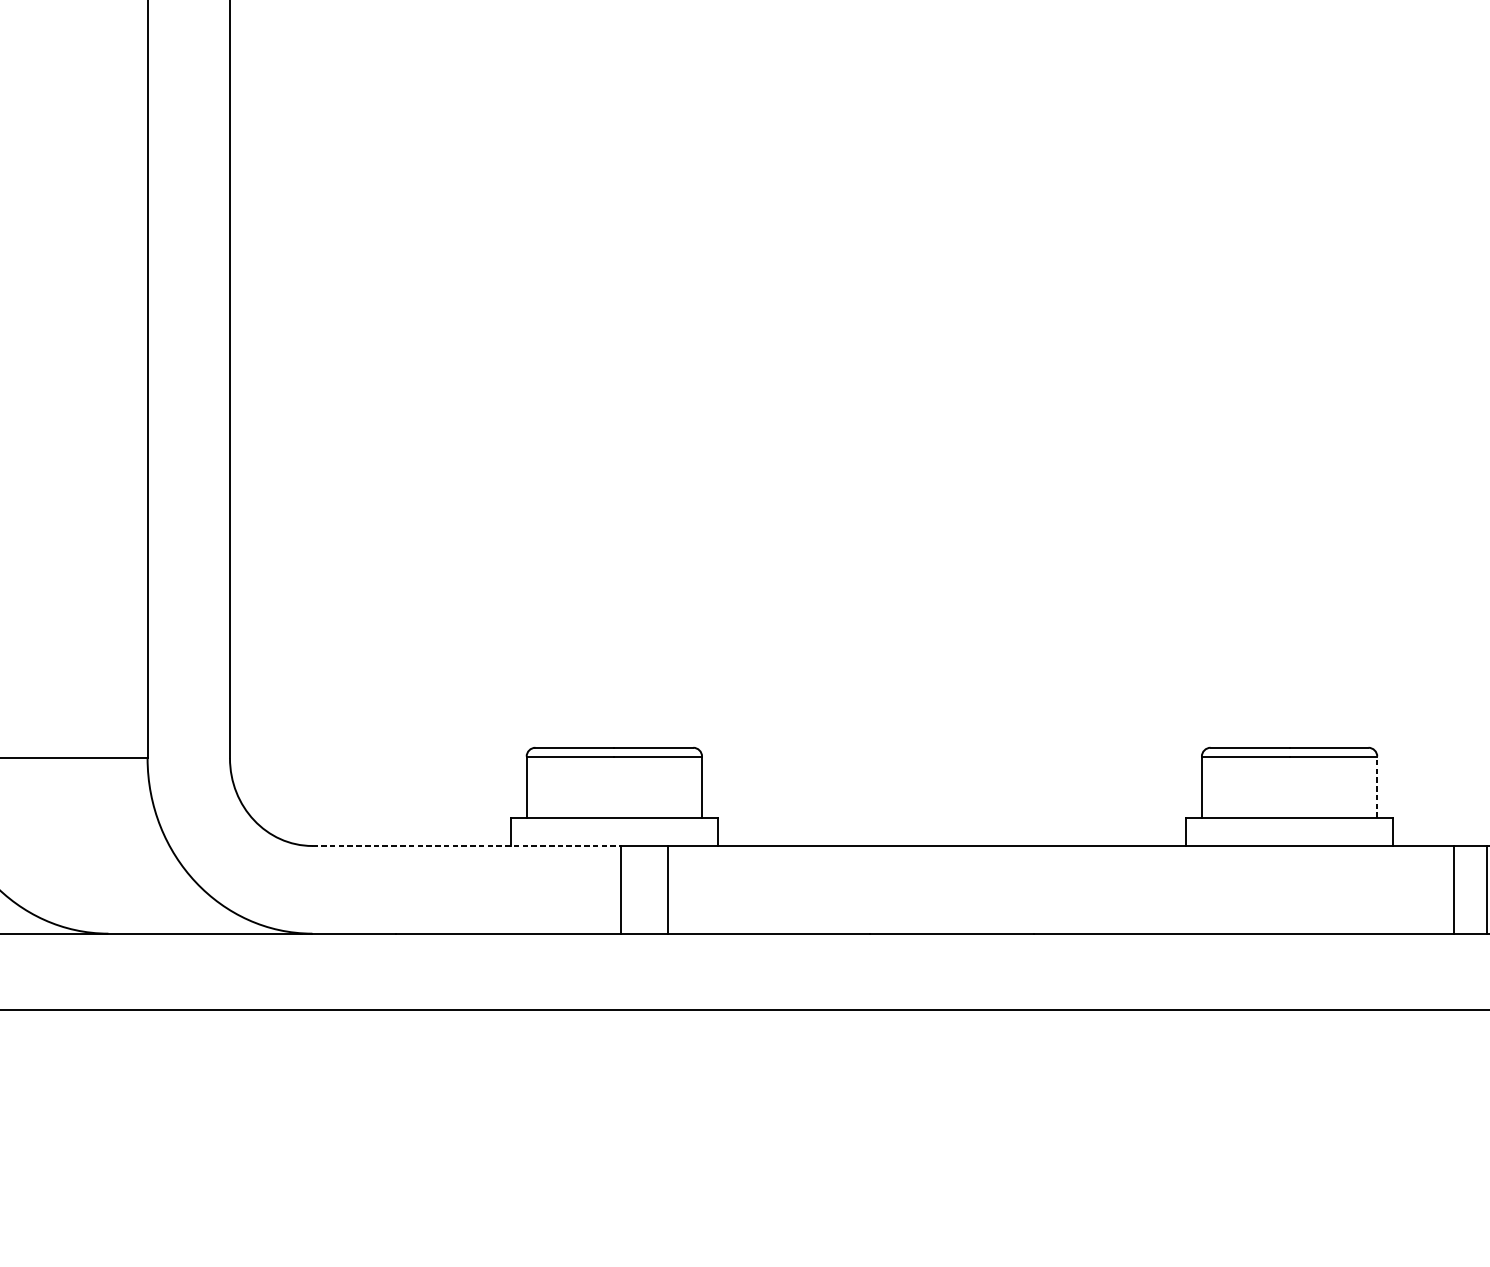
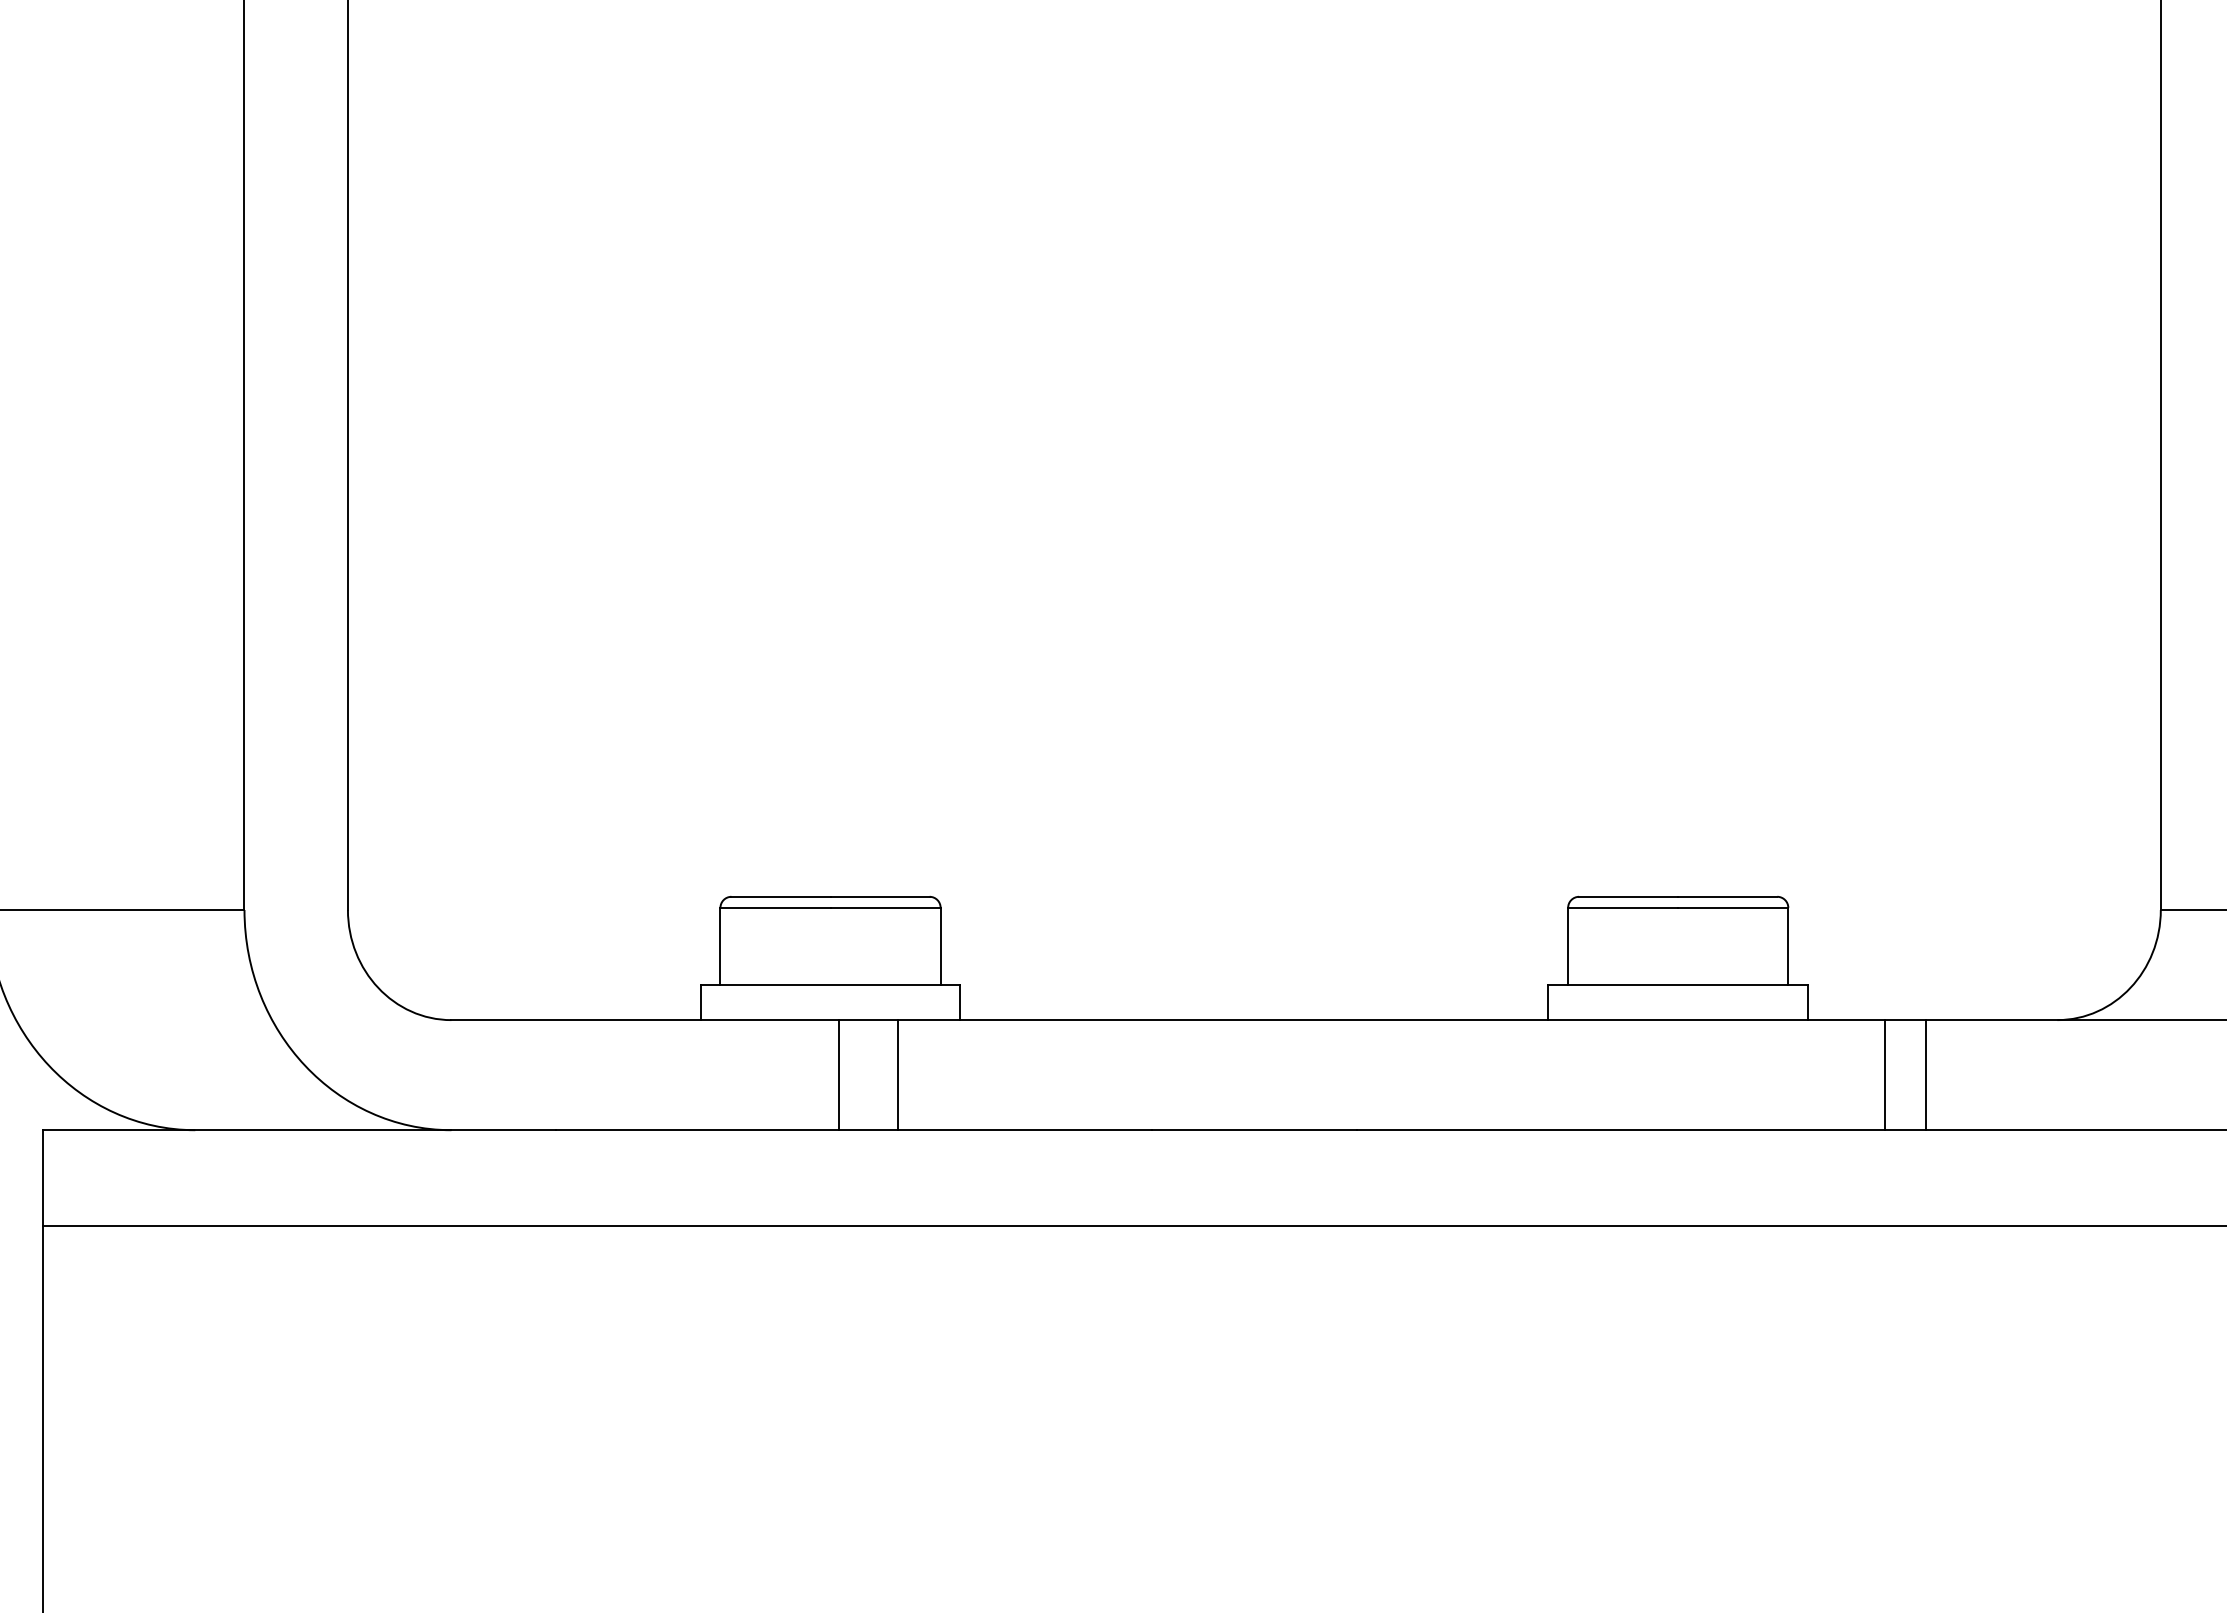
line: (1377, 787) -> (1788, 946), dashed -> solid
line: (466, 846) -> (645, 1020), dashed -> solid

